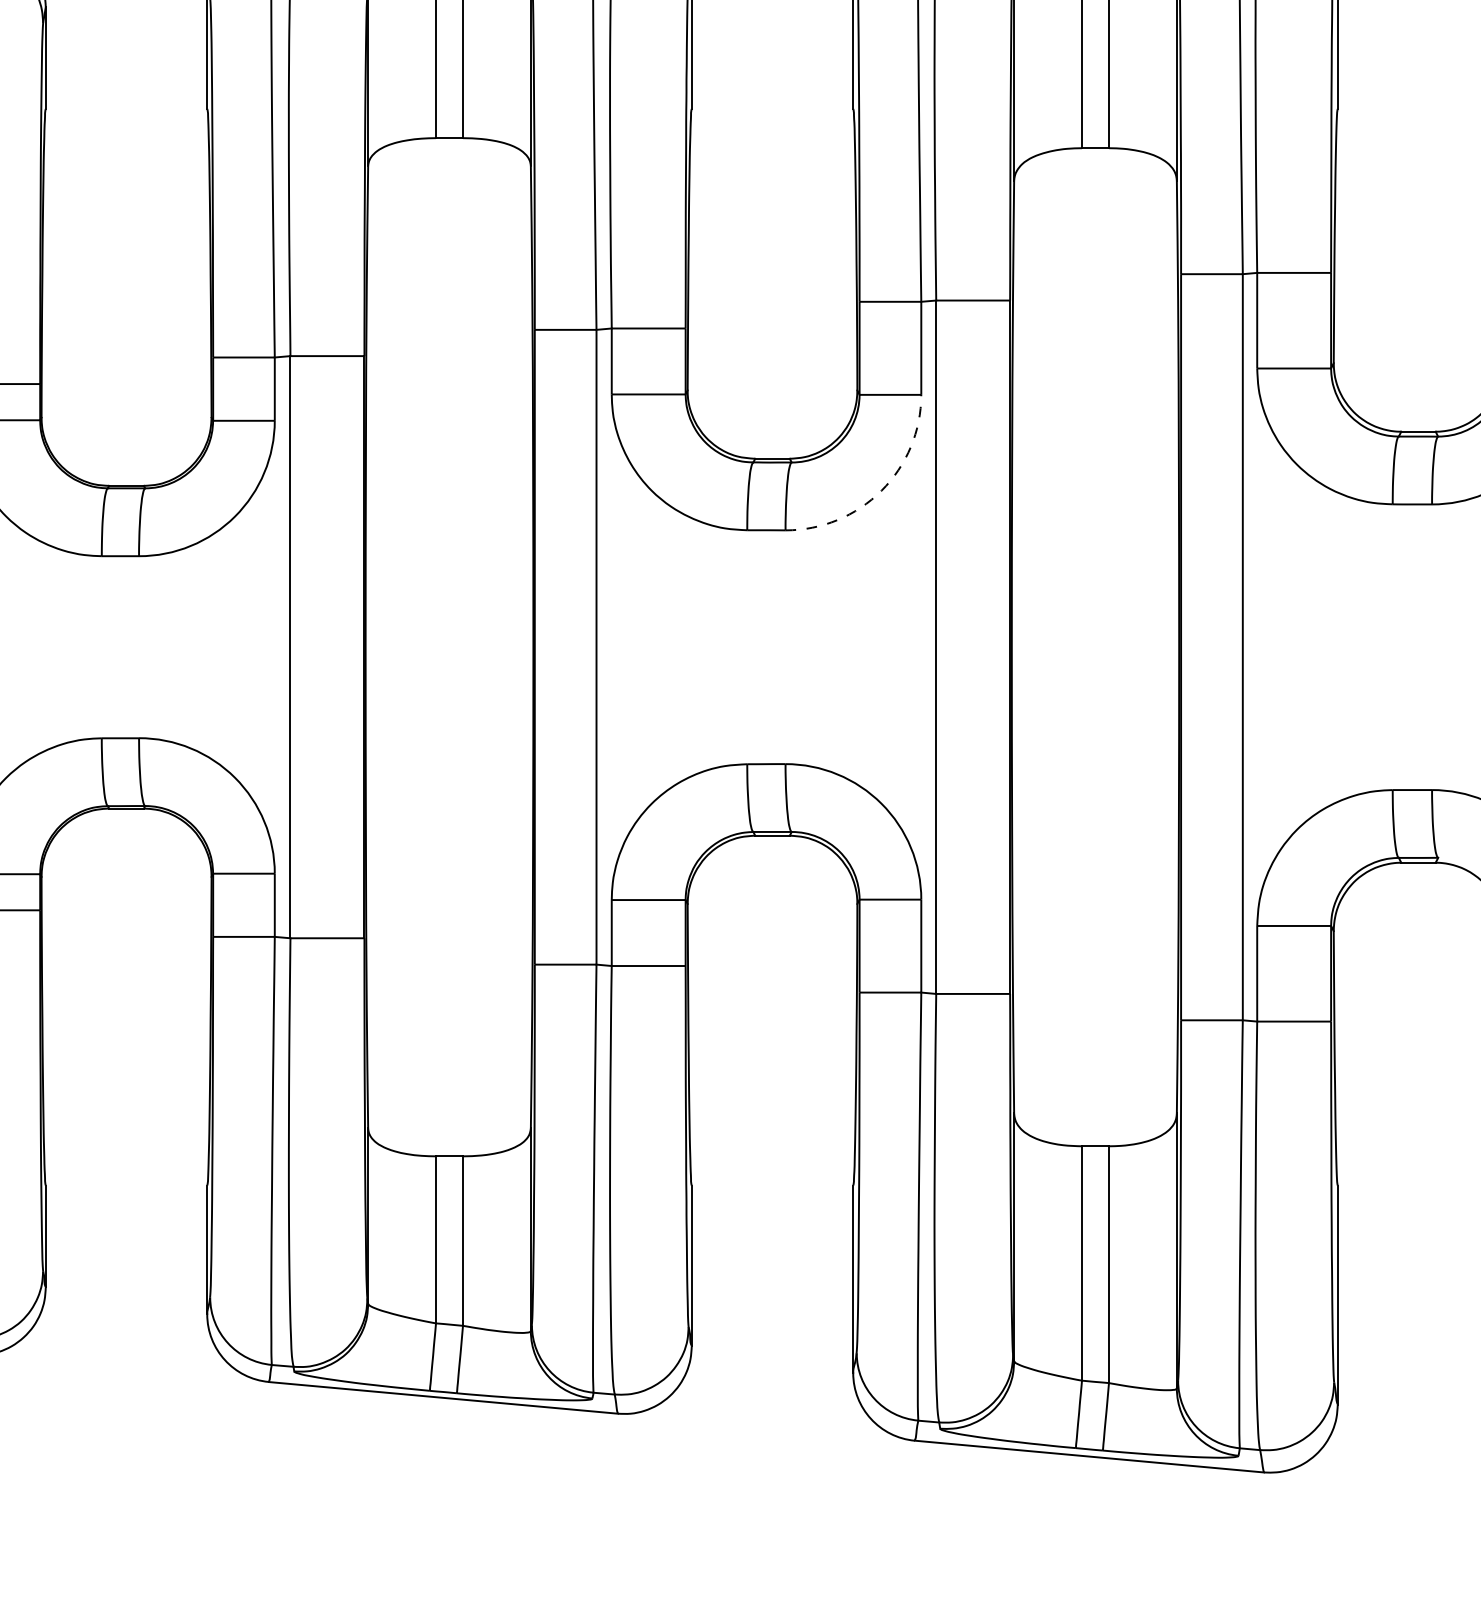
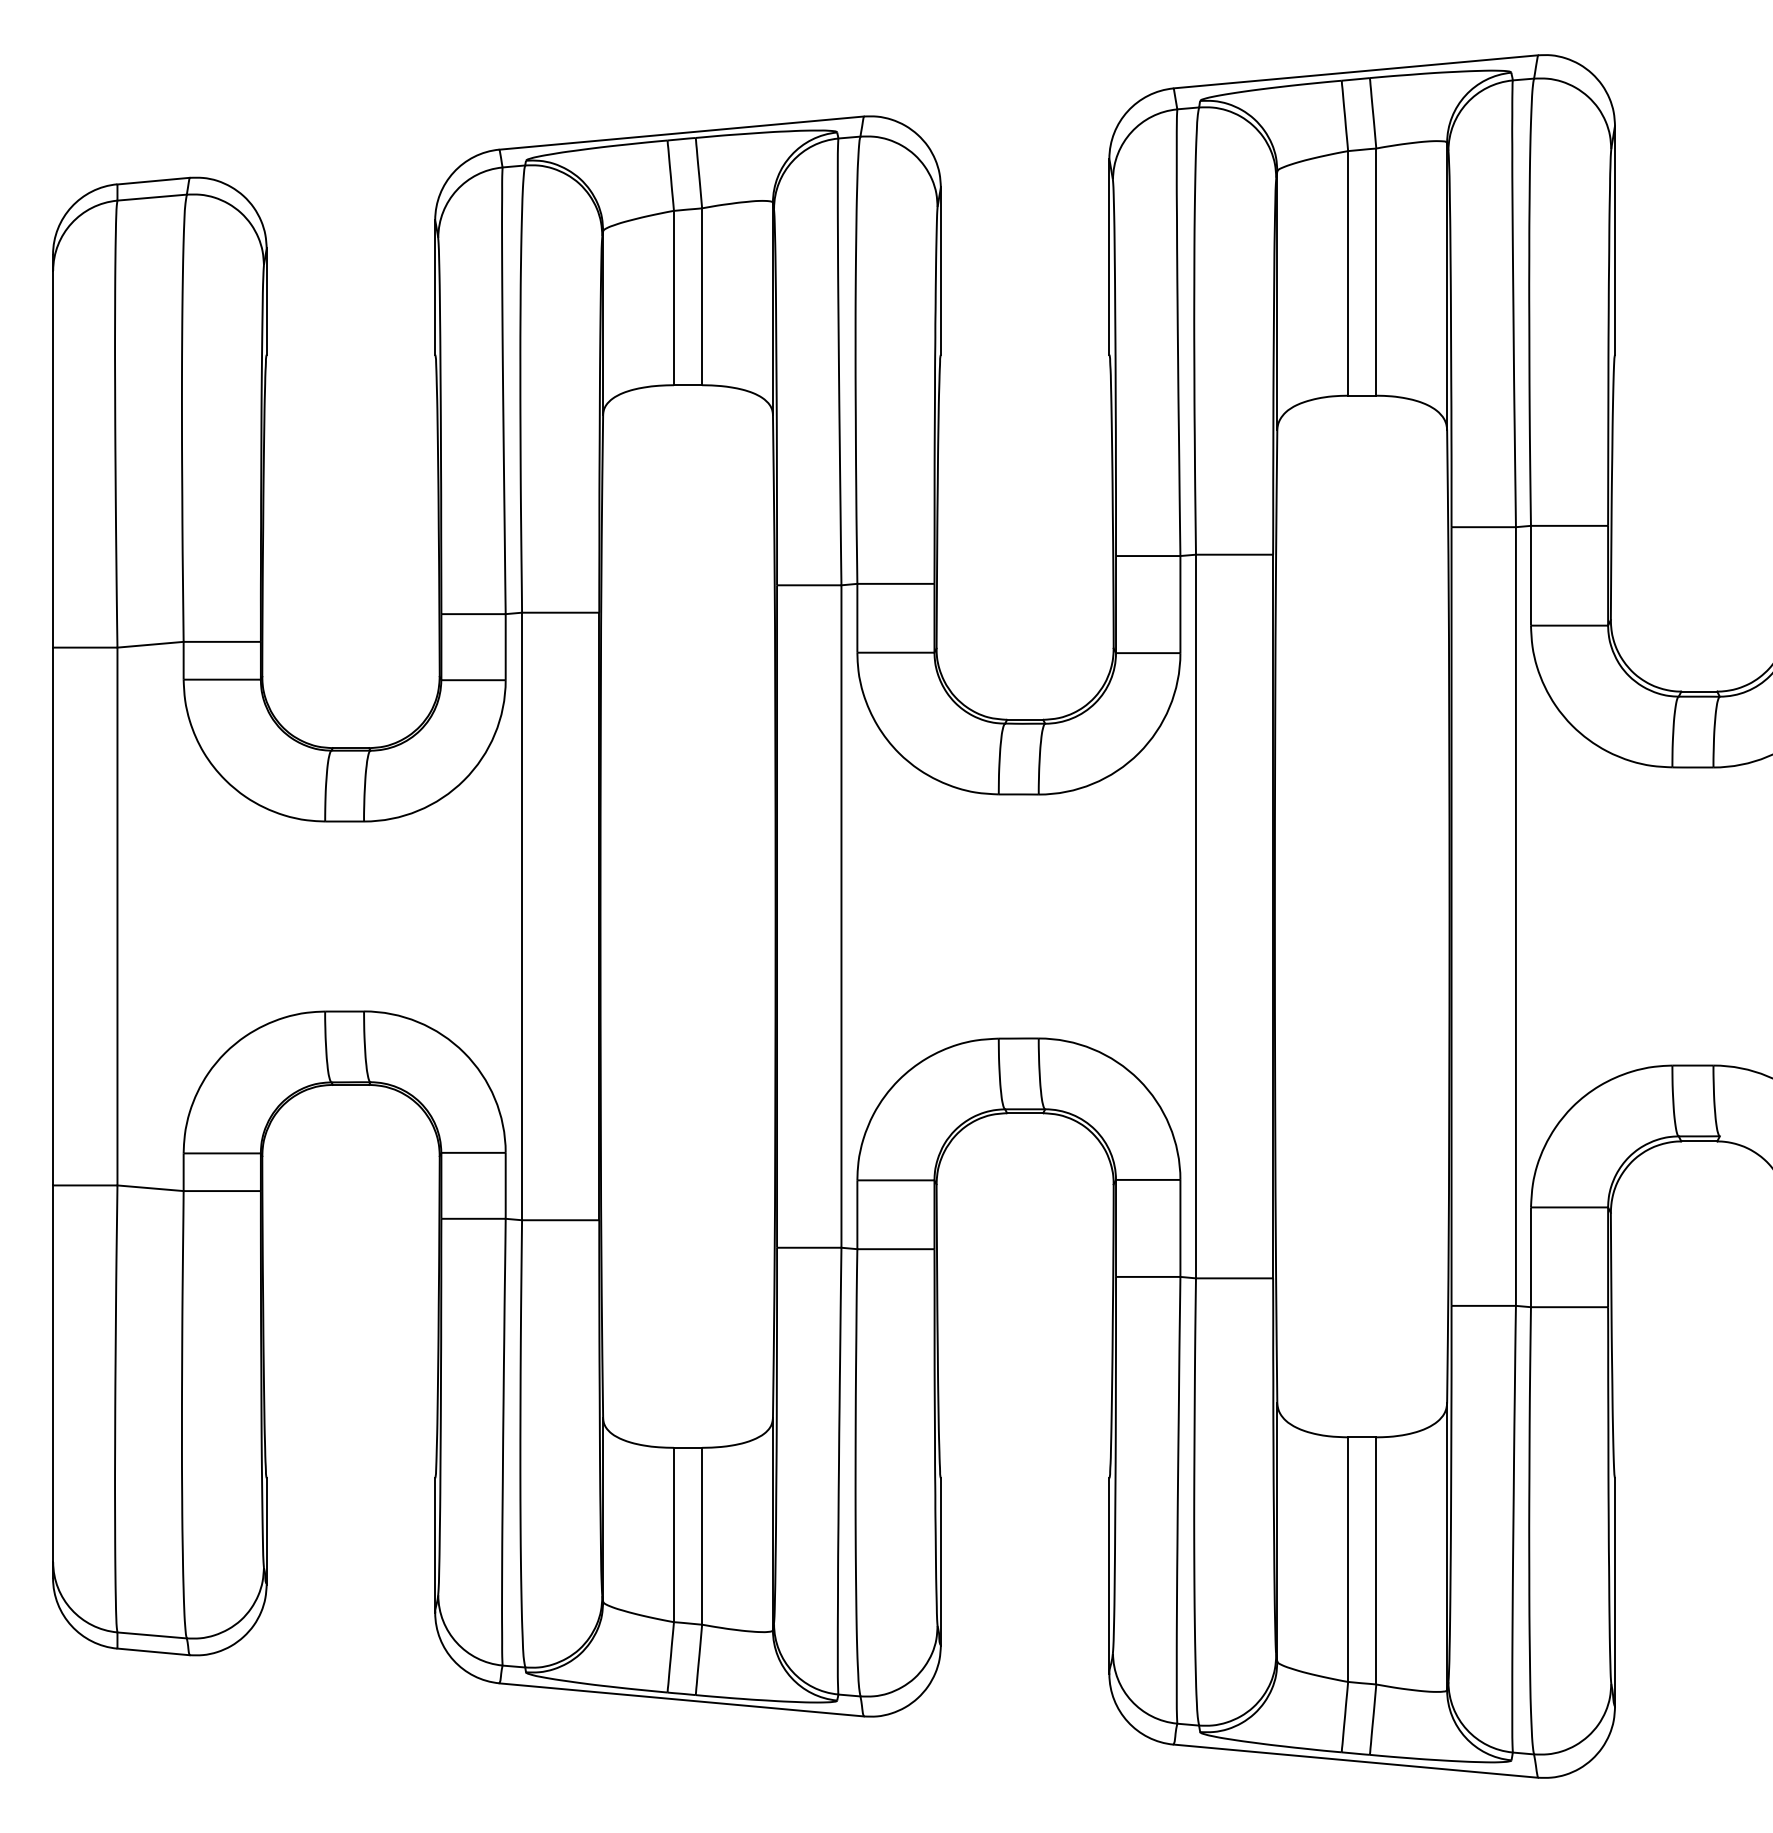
arc: (881, 491) -> (1138, 753), dashed -> solid

